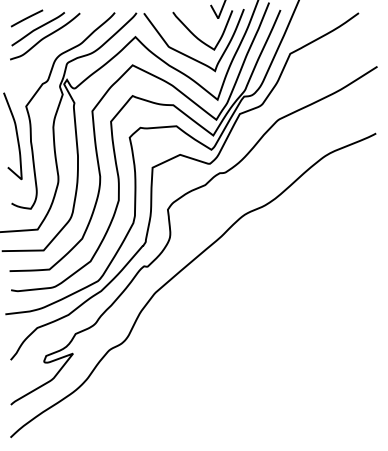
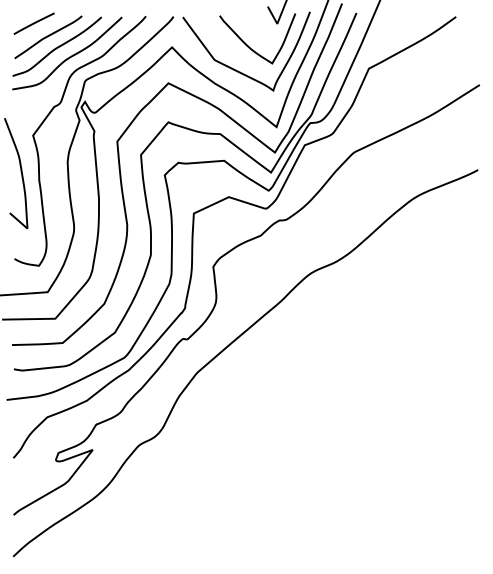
curve: (54, 44) -> (69, 56), added

